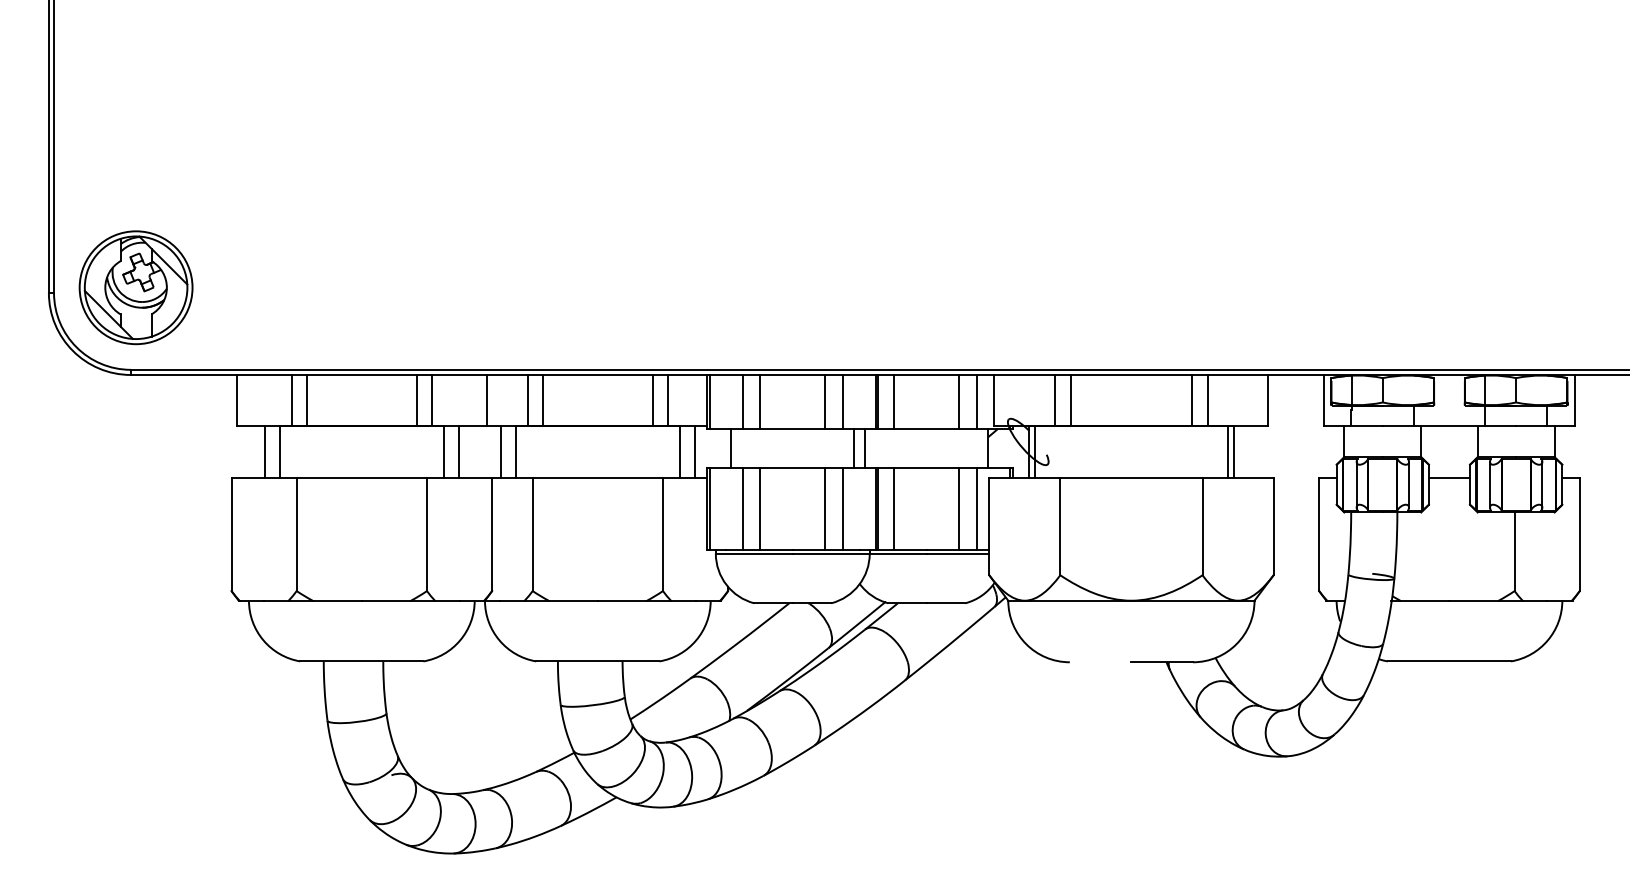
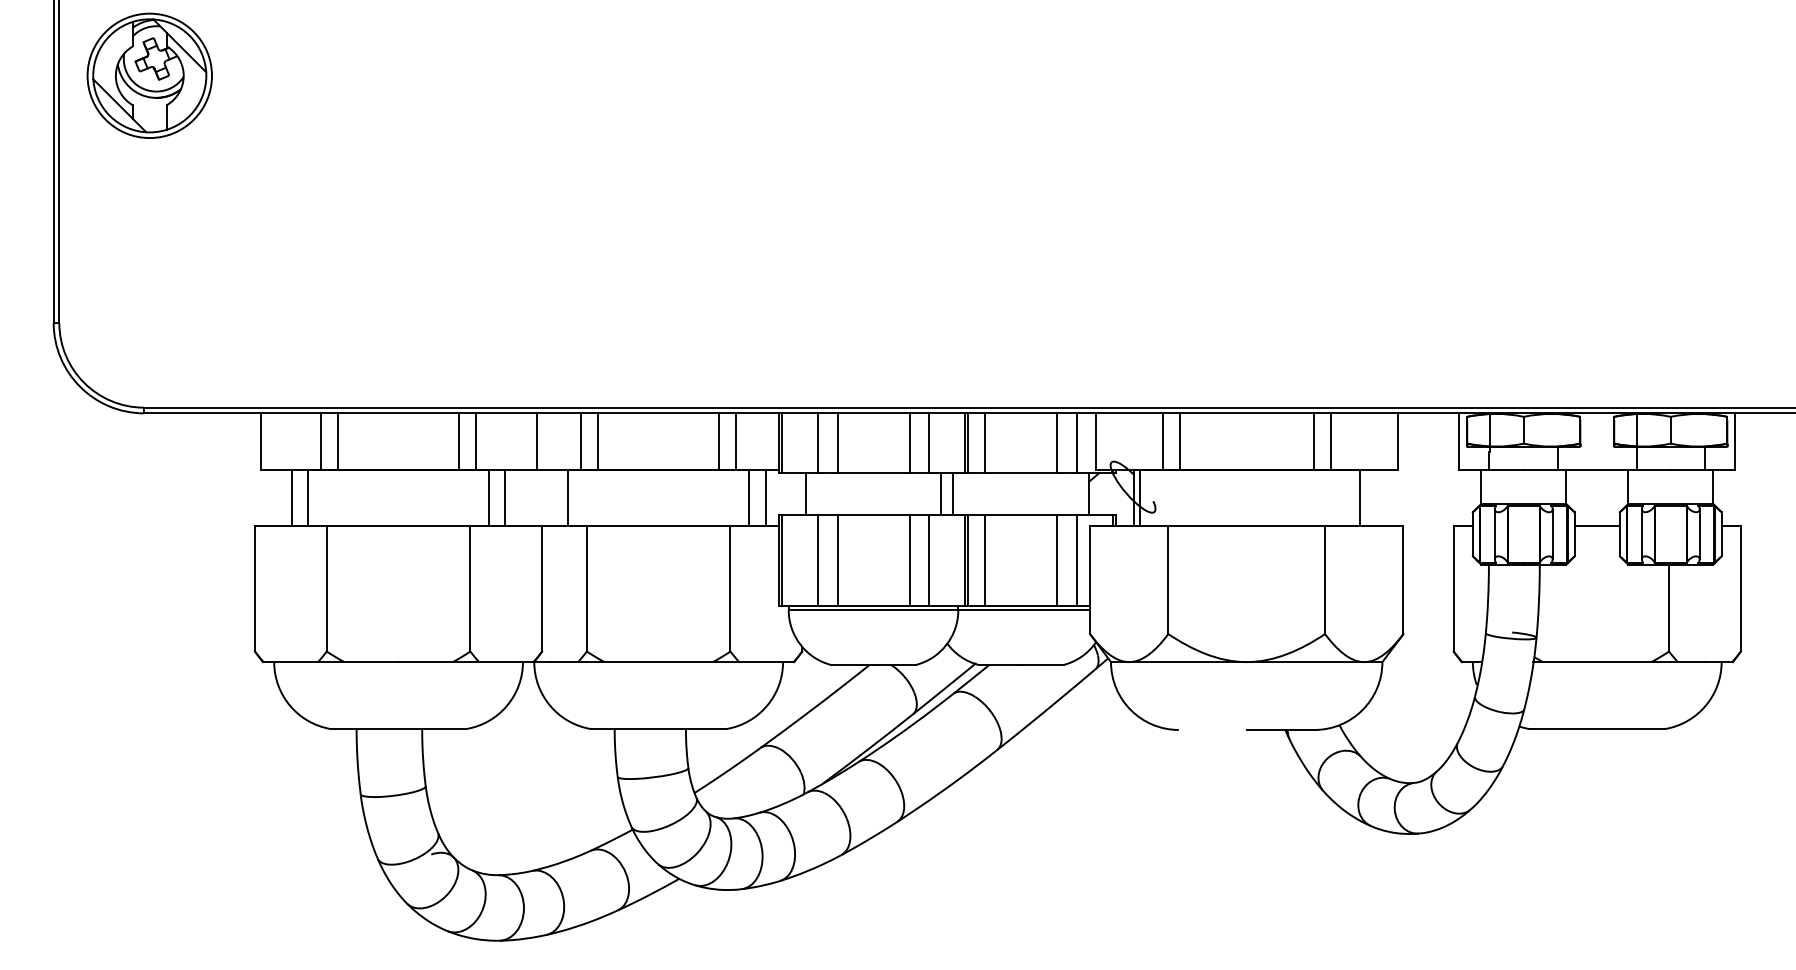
part: (135, 287) -> (149, 75), moved
line: (500, 451) -> (551, 497), removed
line: (1228, 451) -> (1353, 497), removed

